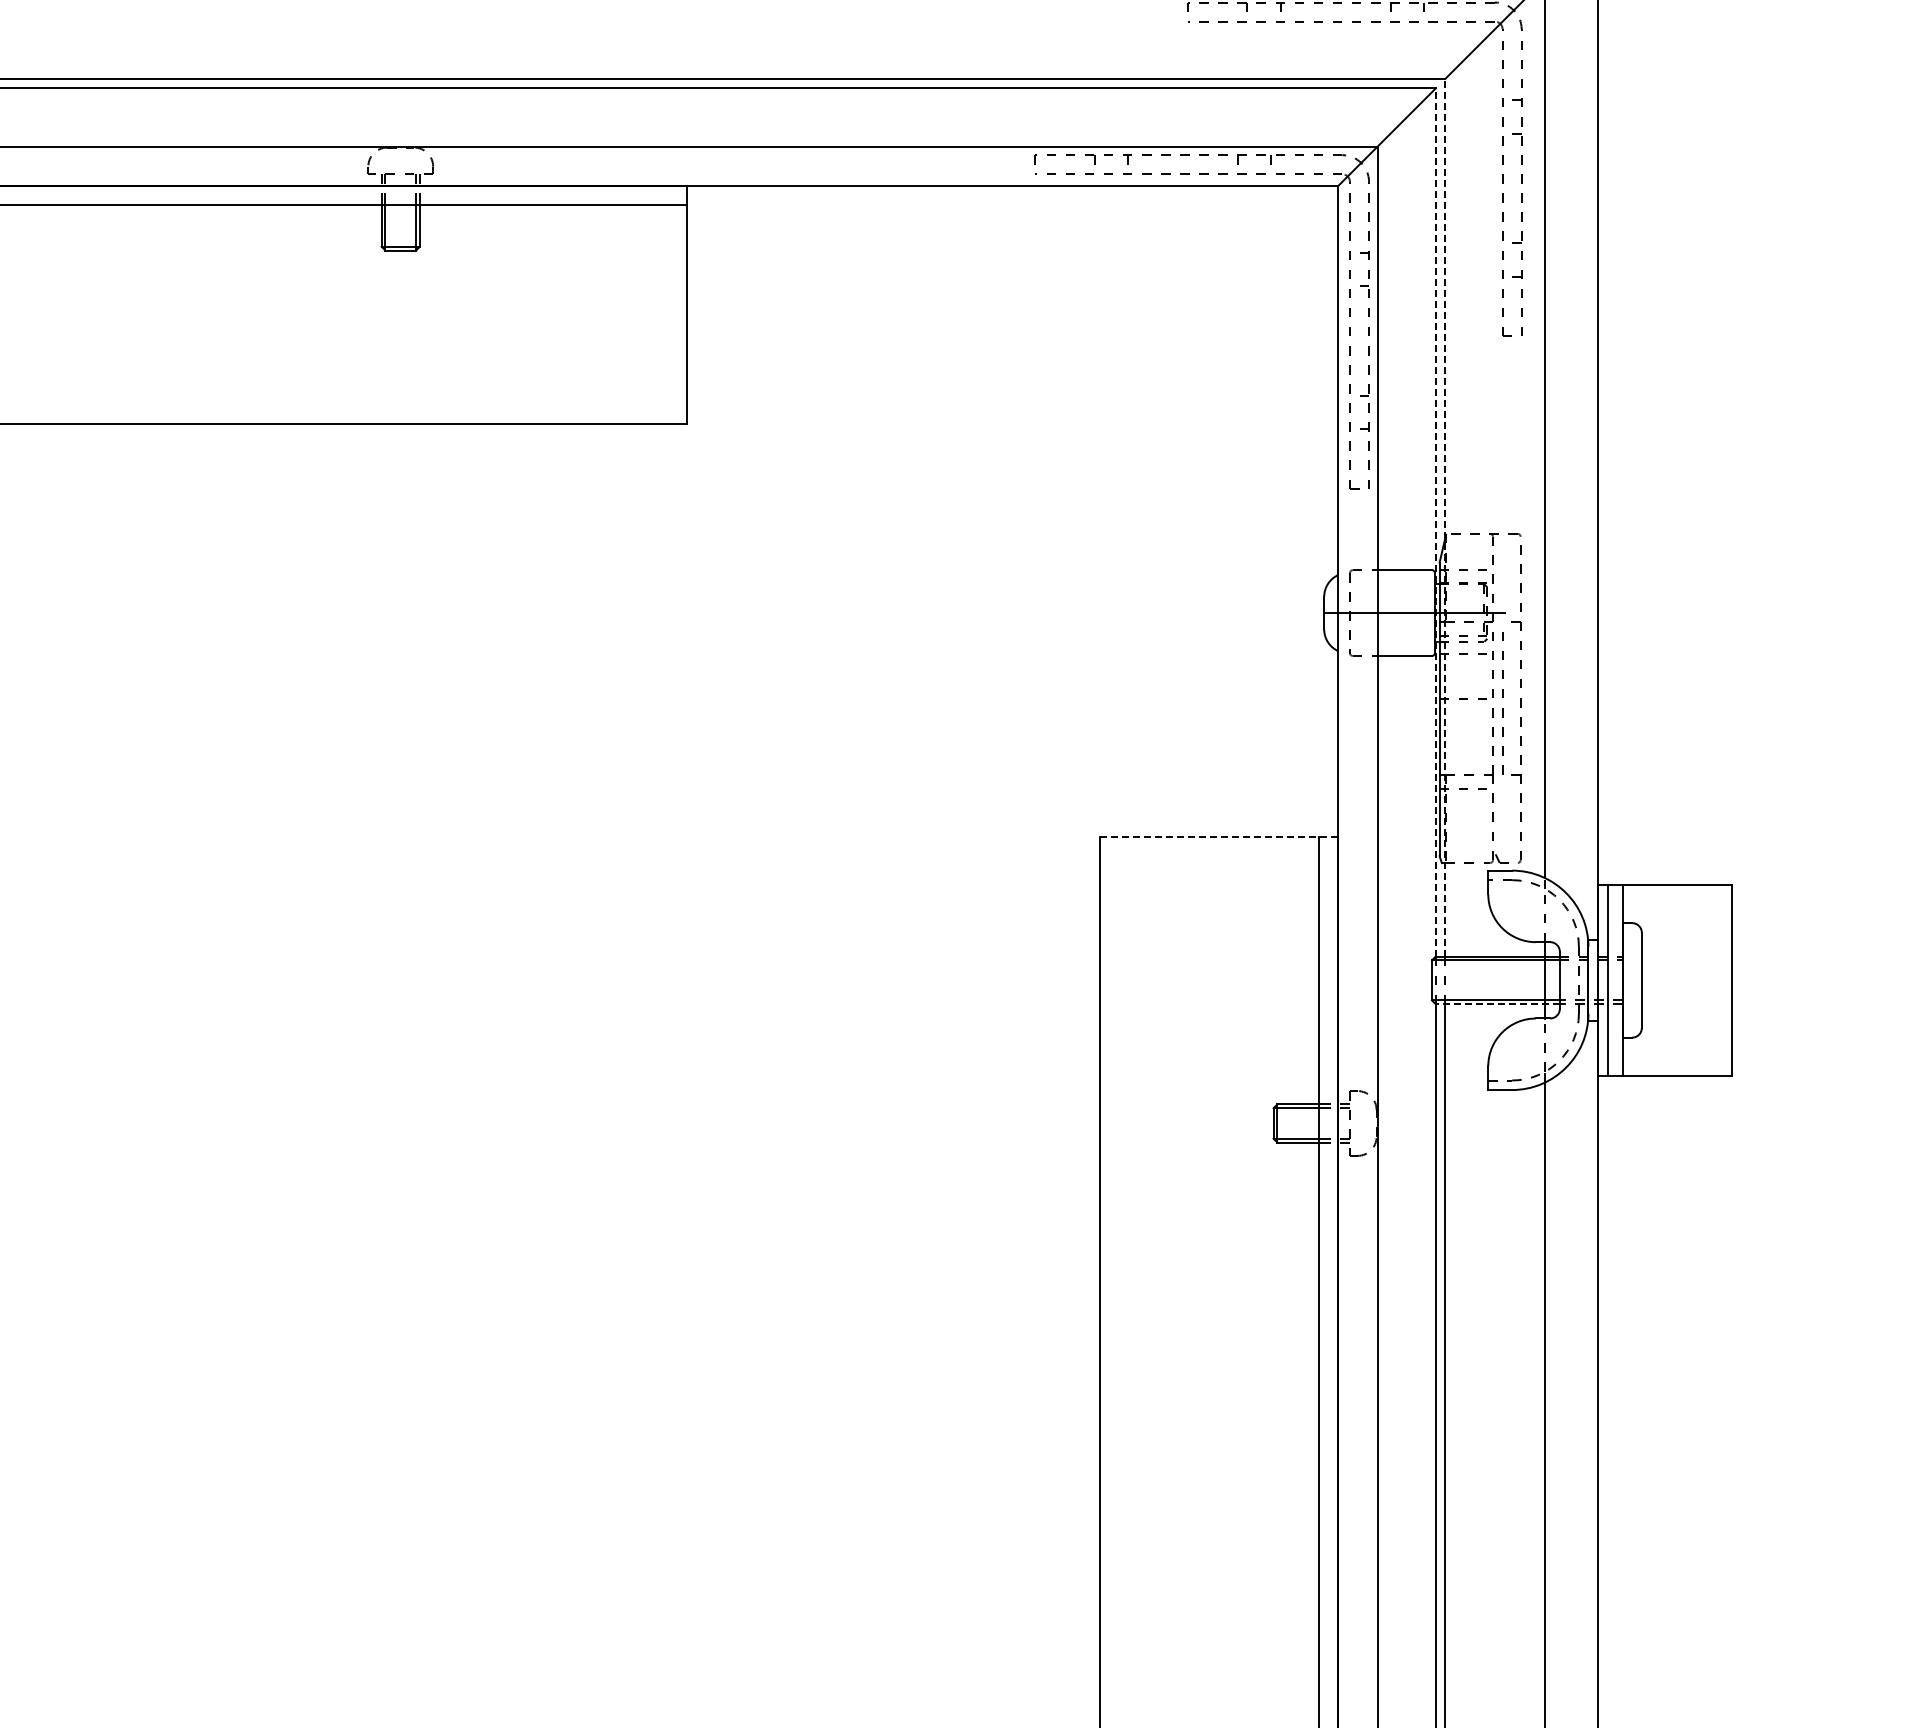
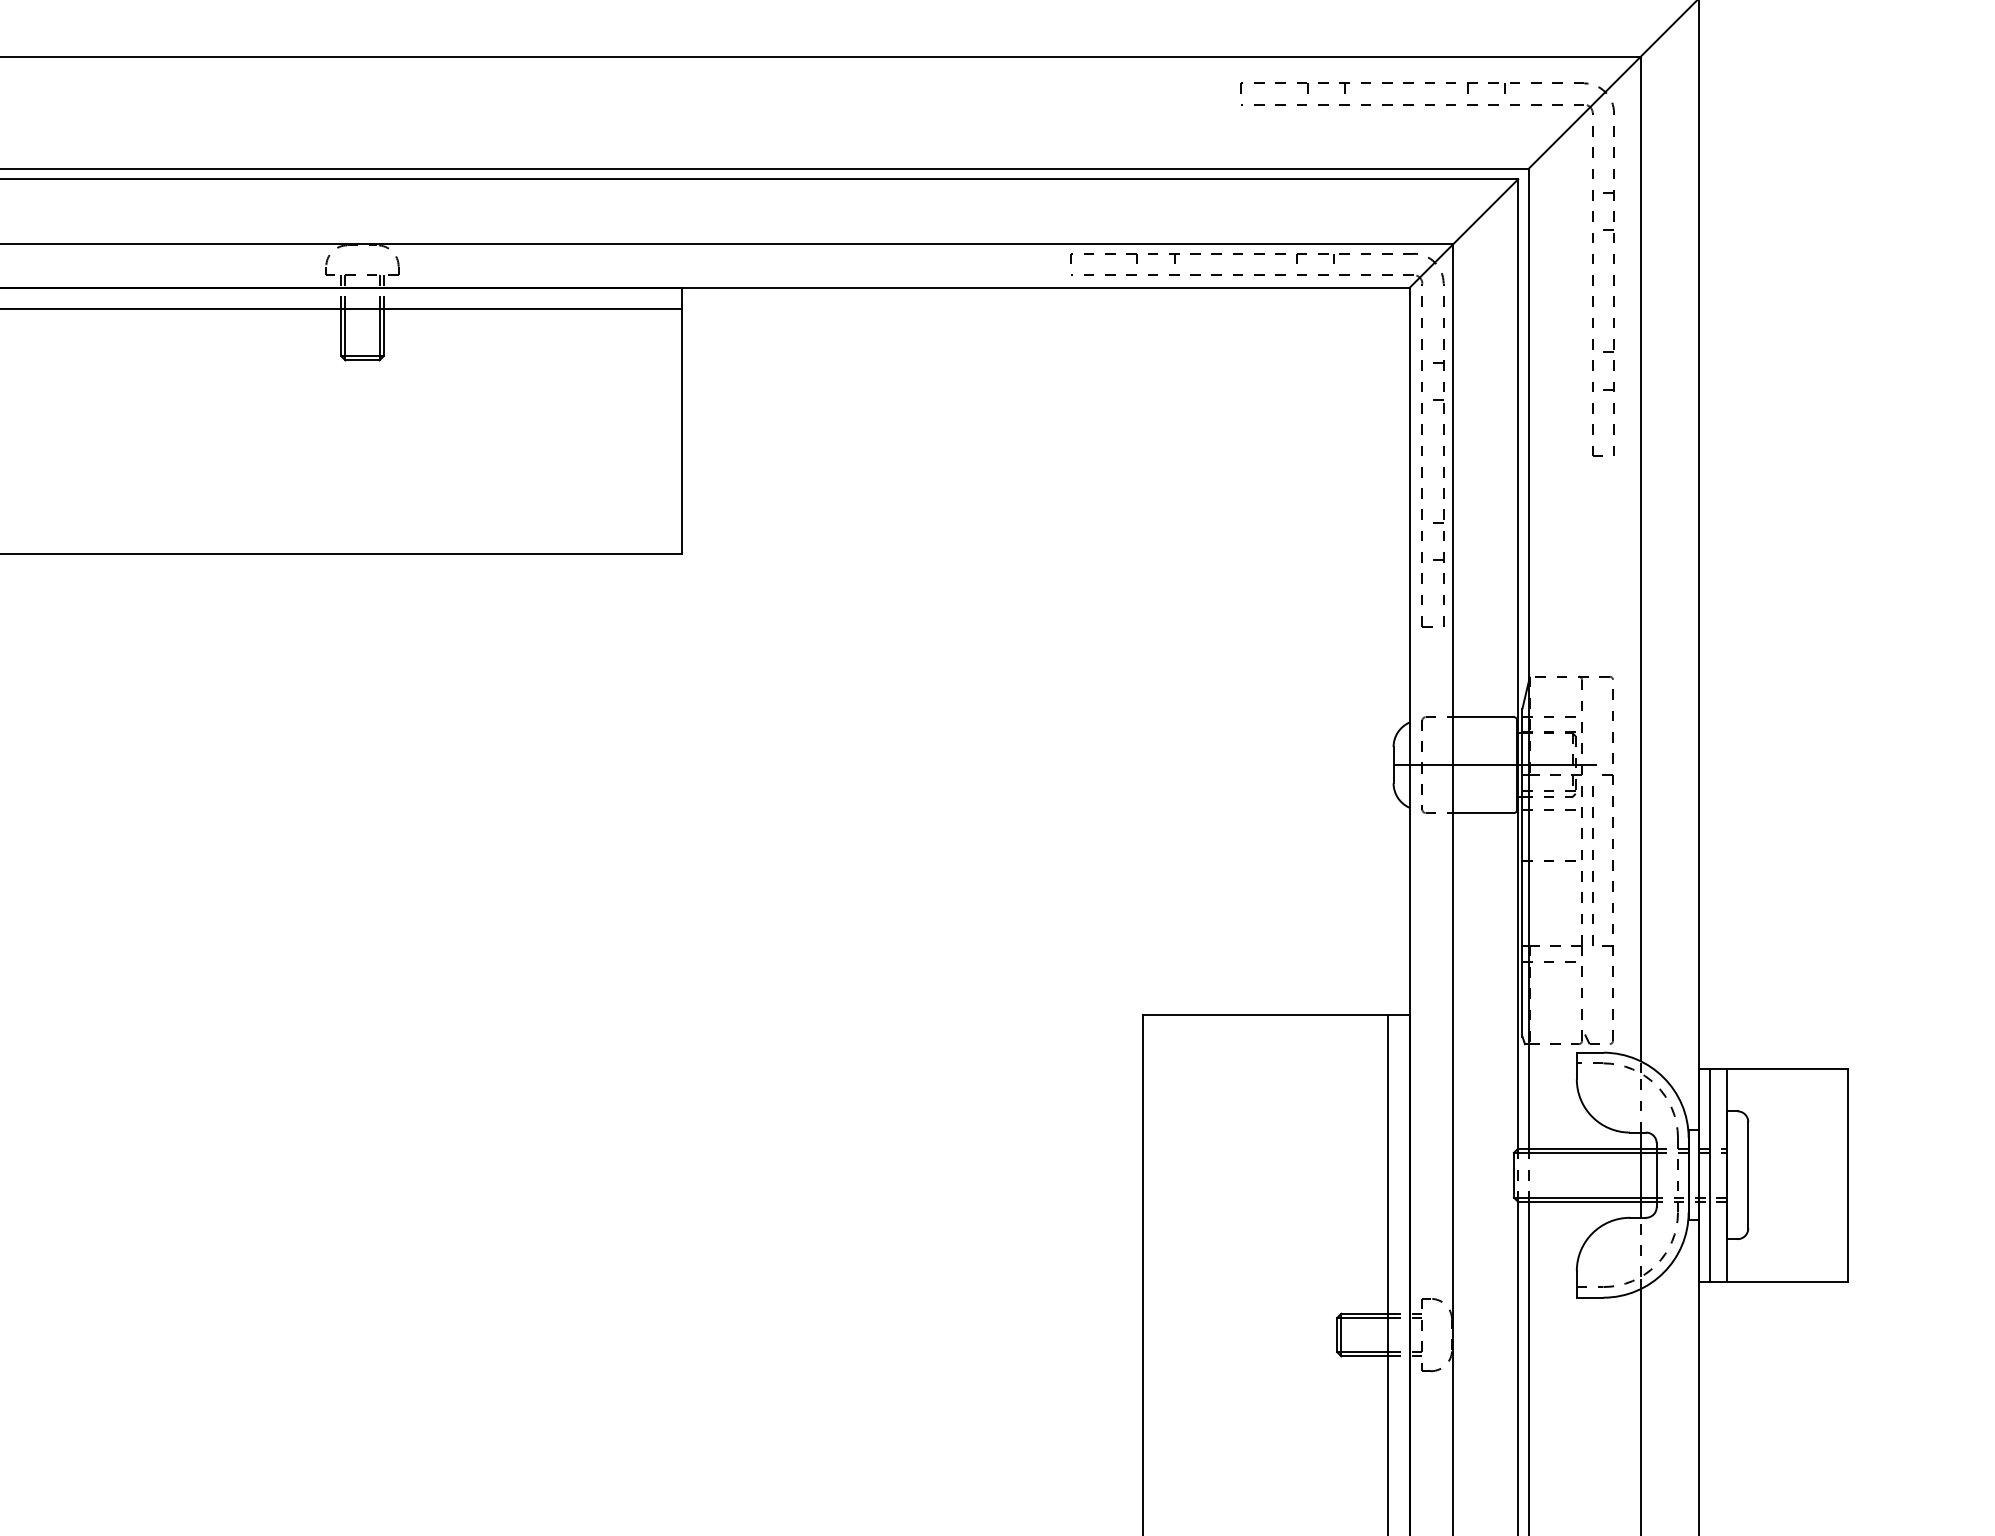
line: (1445, 517) -> (1529, 658), dashed -> solid
line: (1435, 521) -> (1517, 662), dashed -> solid
line: (1219, 837) -> (1276, 1015), dashed -> solid
line: (1497, 1004) -> (1587, 1202), dashed -> solid

